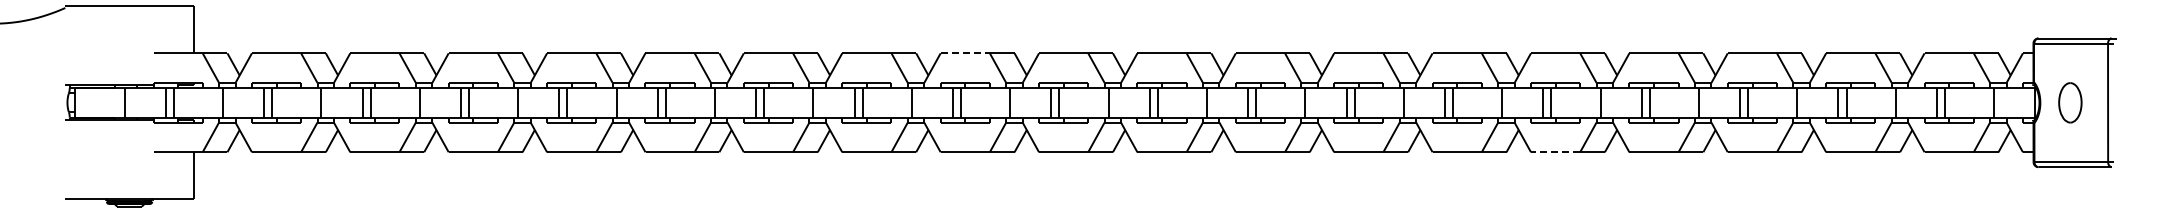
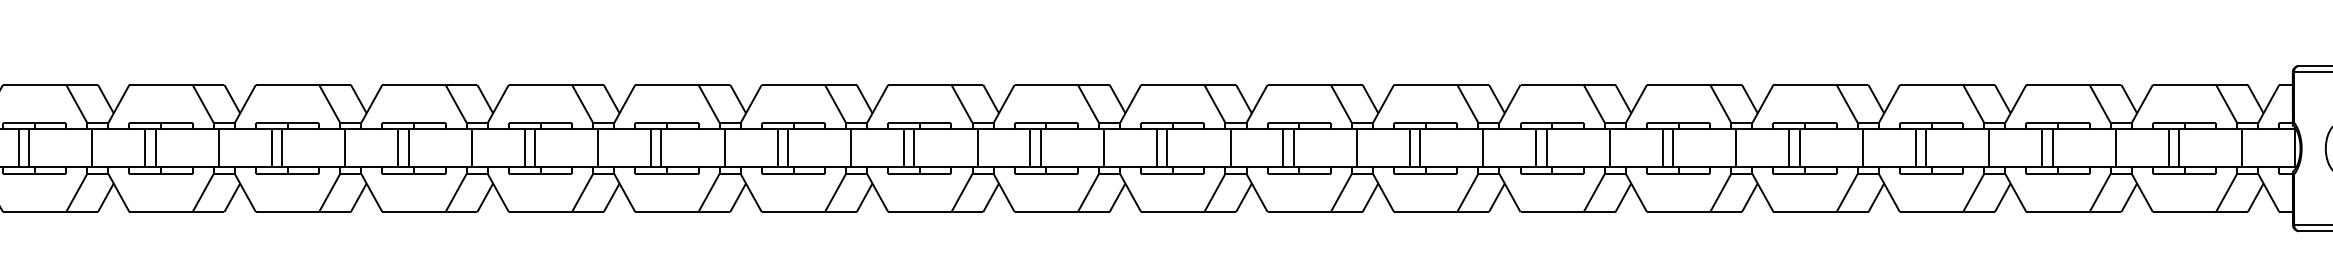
line: (965, 53) -> (920, 85), dashed -> solid
line: (1555, 152) -> (1678, 212), dashed -> solid

